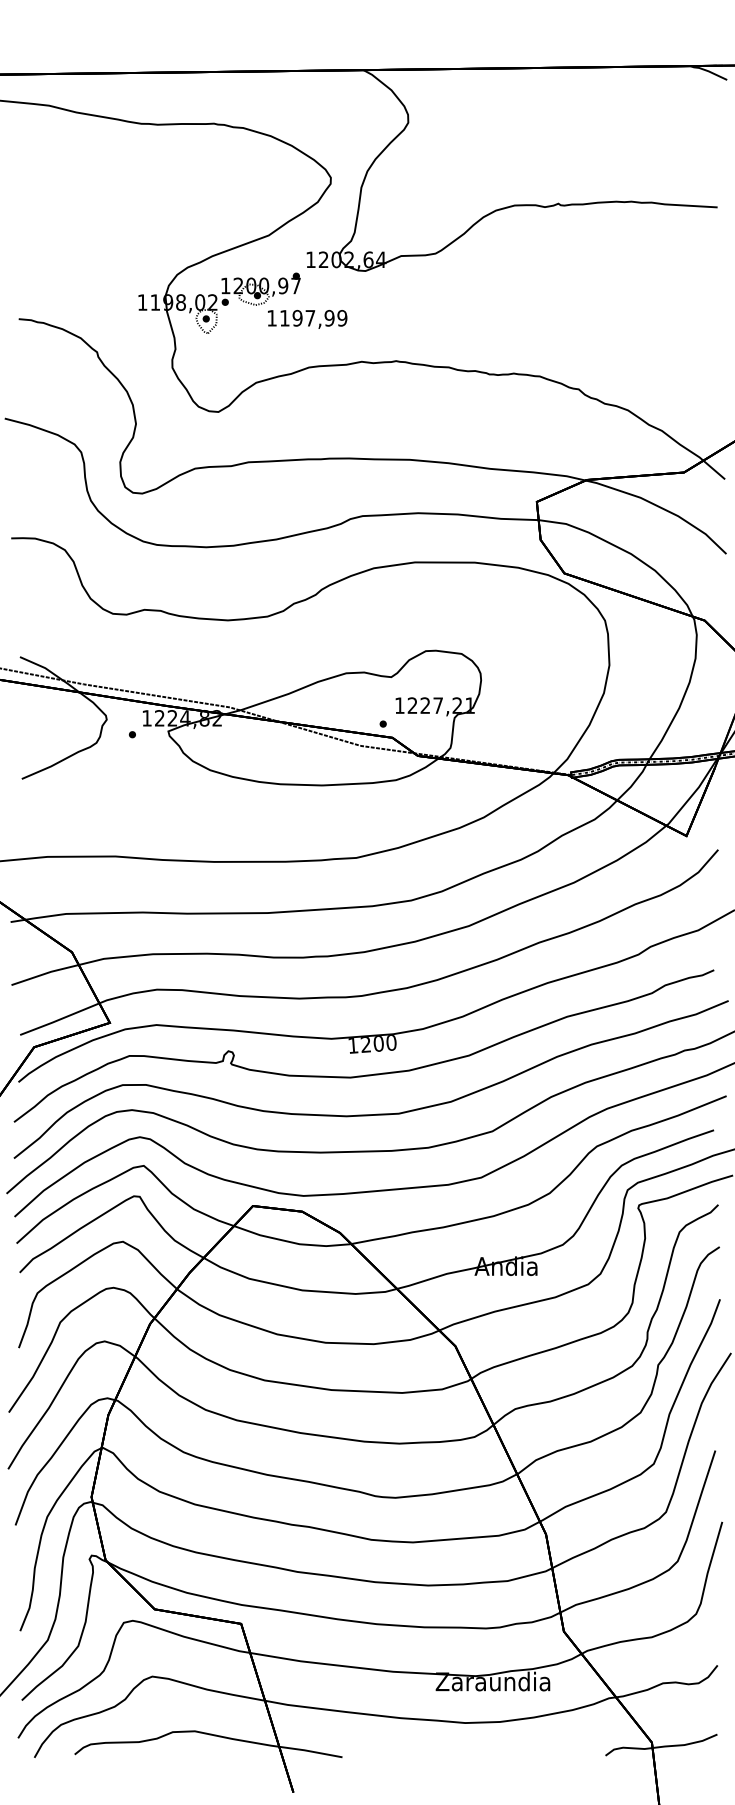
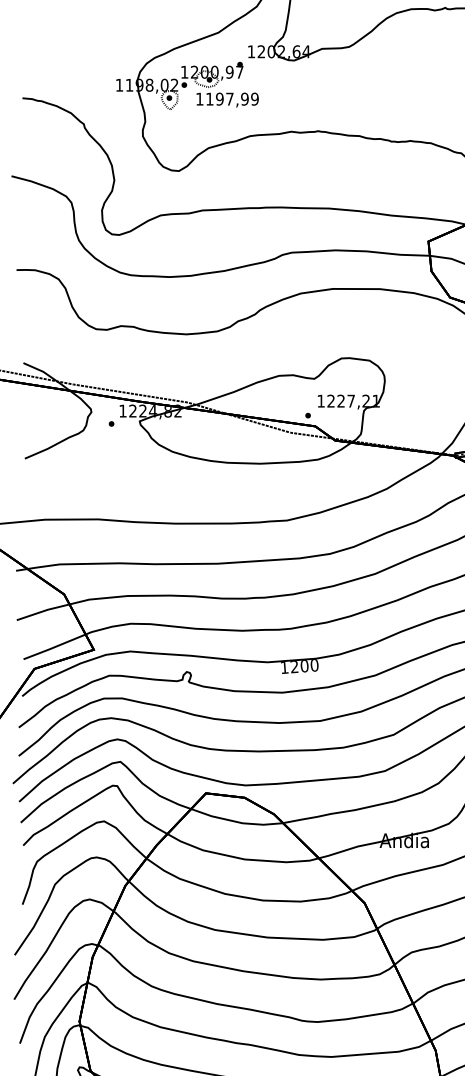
text: (307, 319) -> (227, 100), moved

